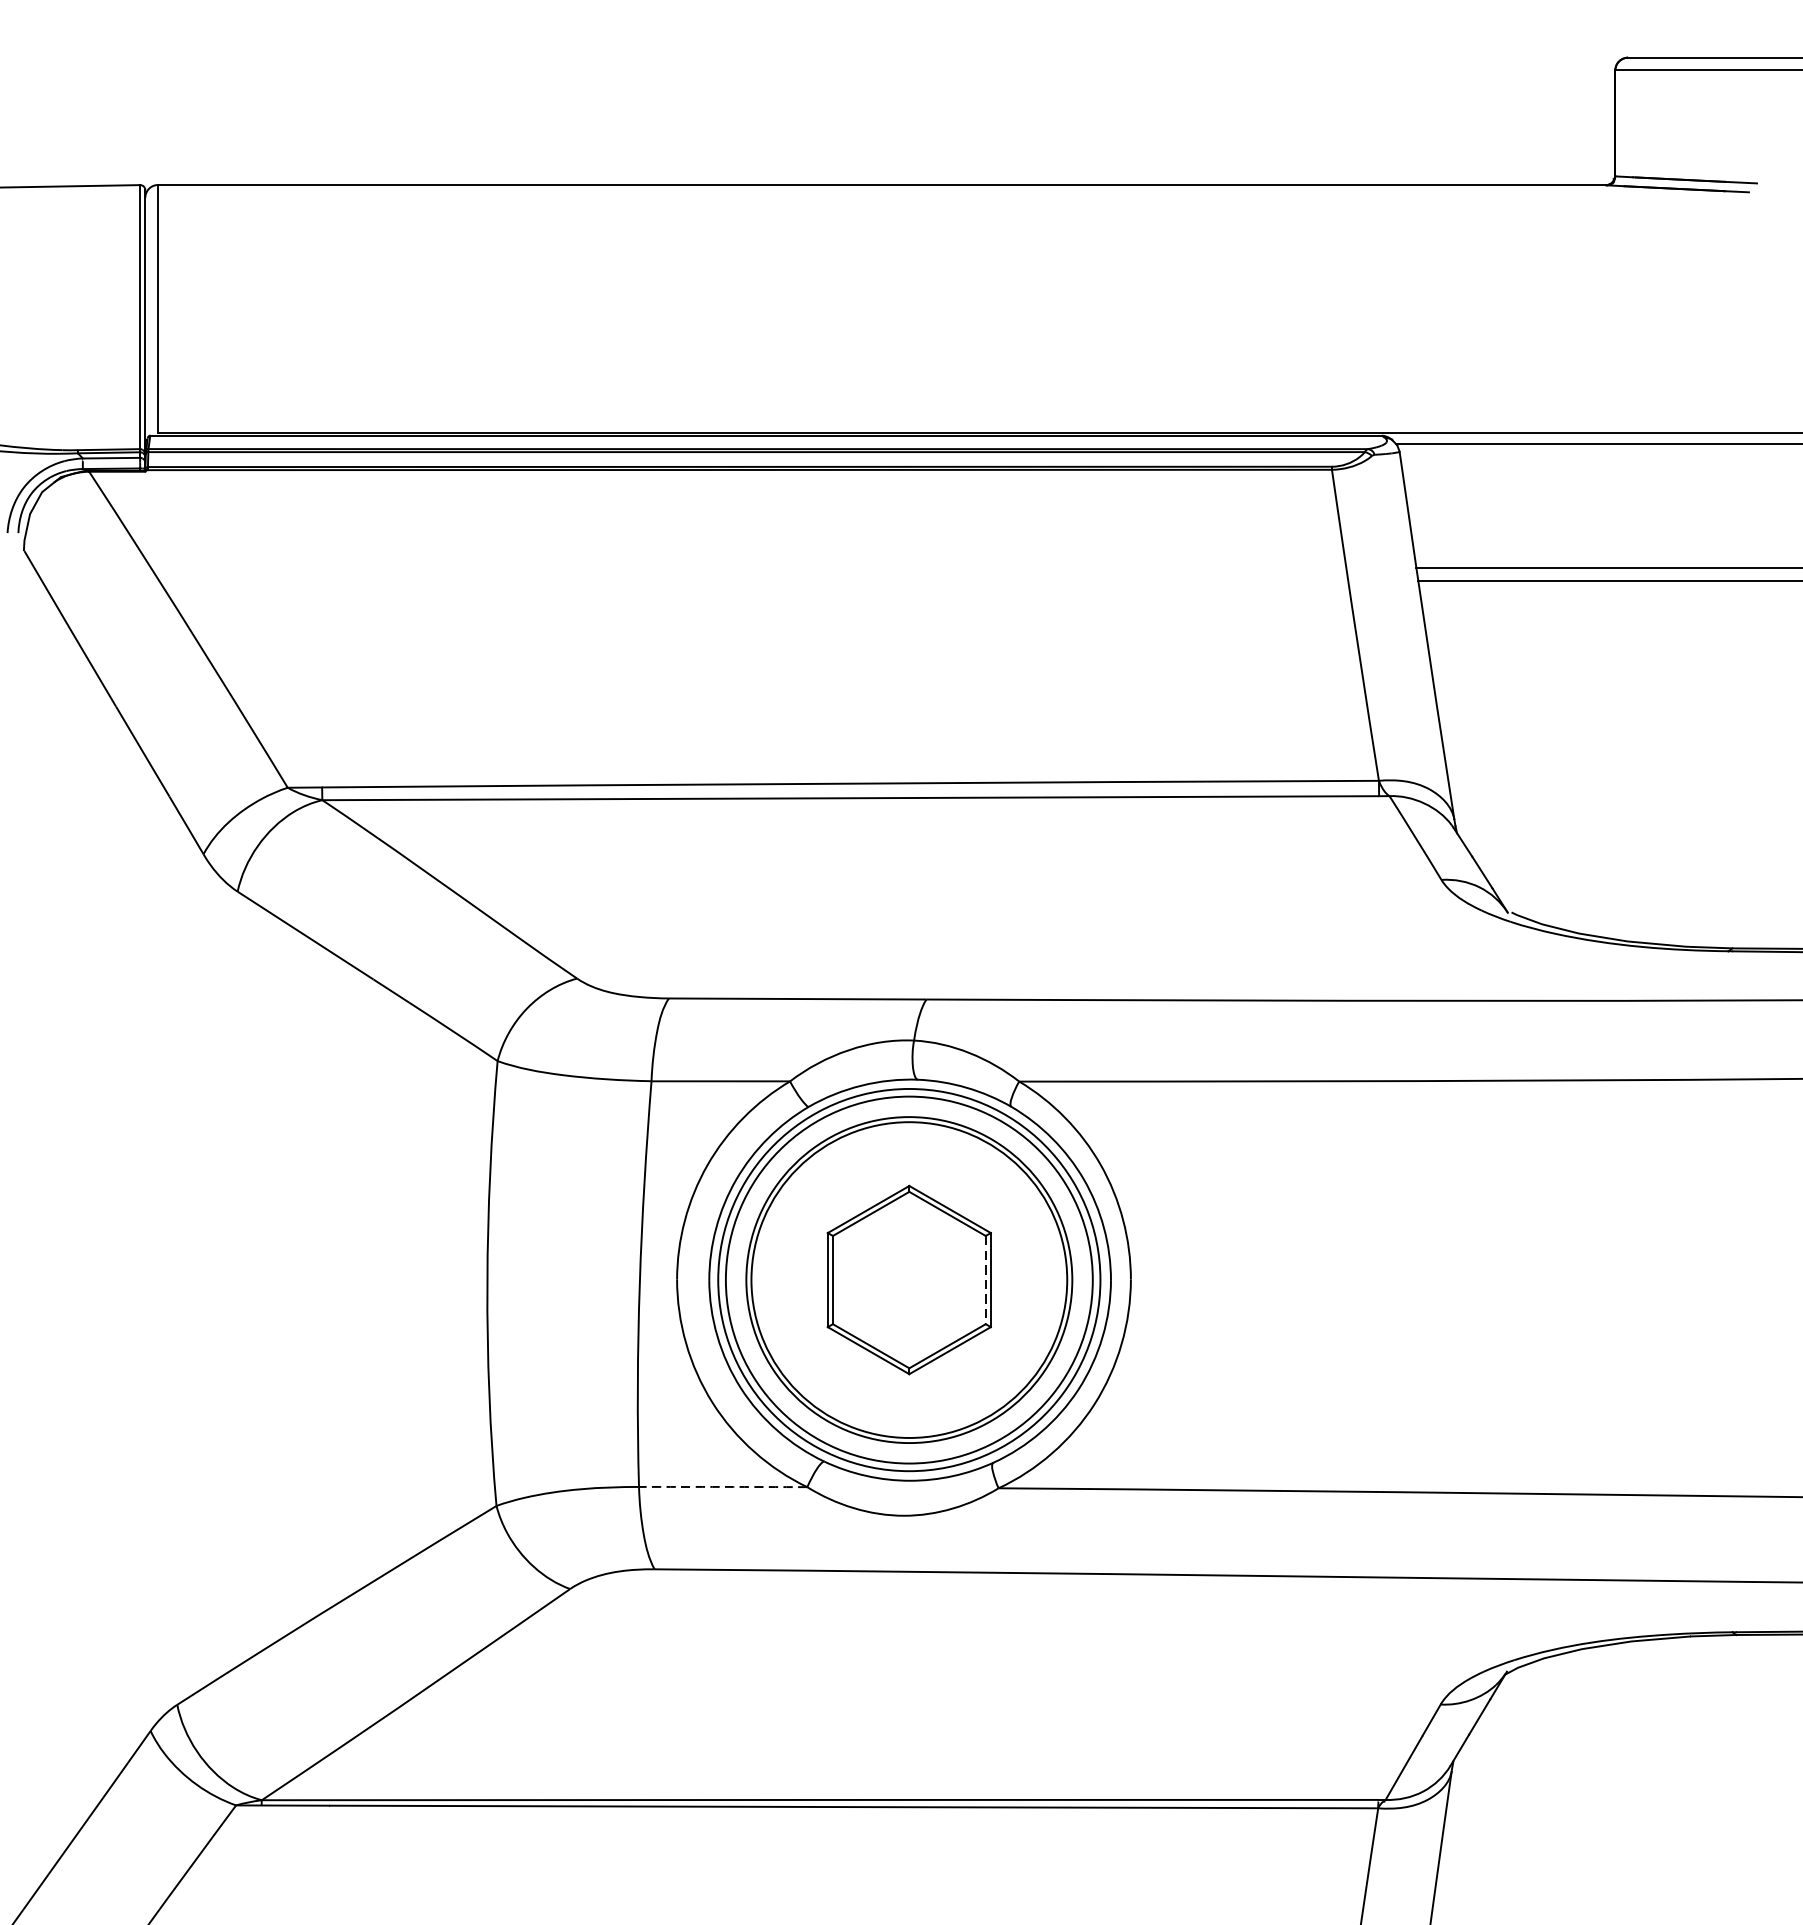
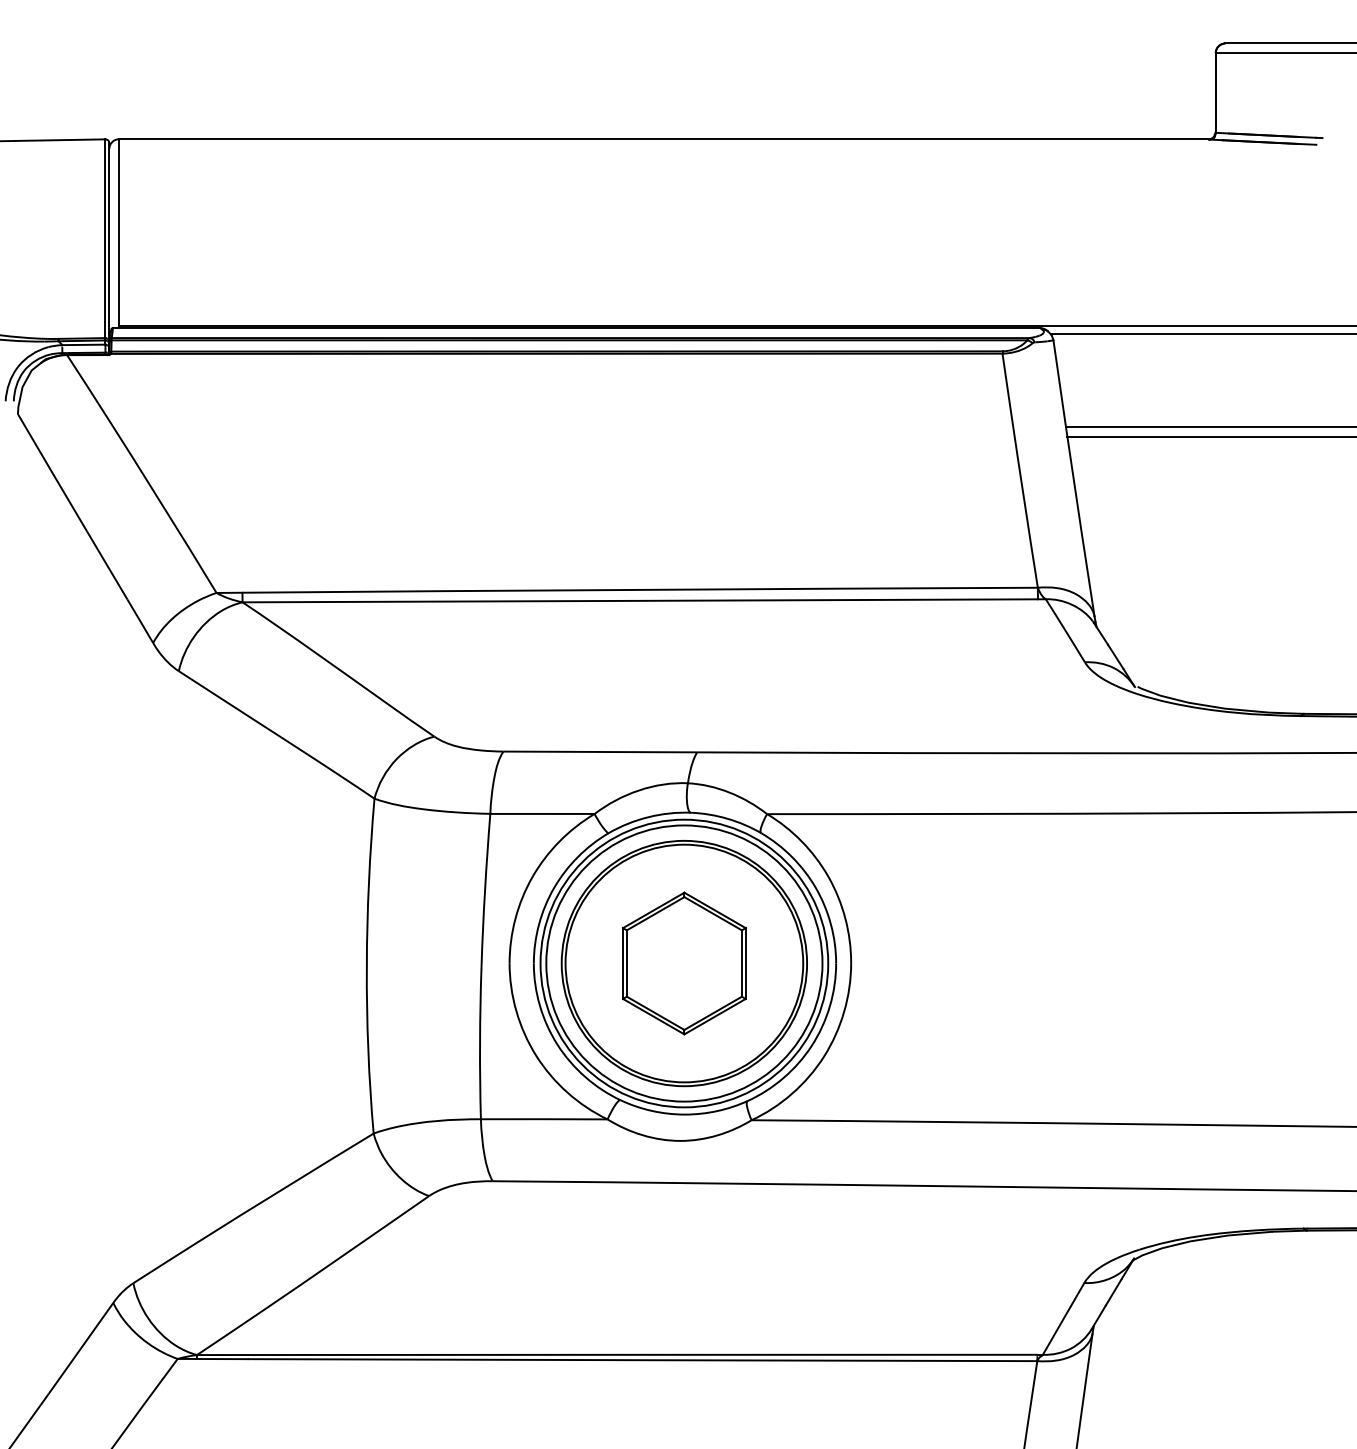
line: (985, 1281) -> (741, 964), dashed -> solid
arc: (723, 1487) -> (544, 1119), dashed -> solid

